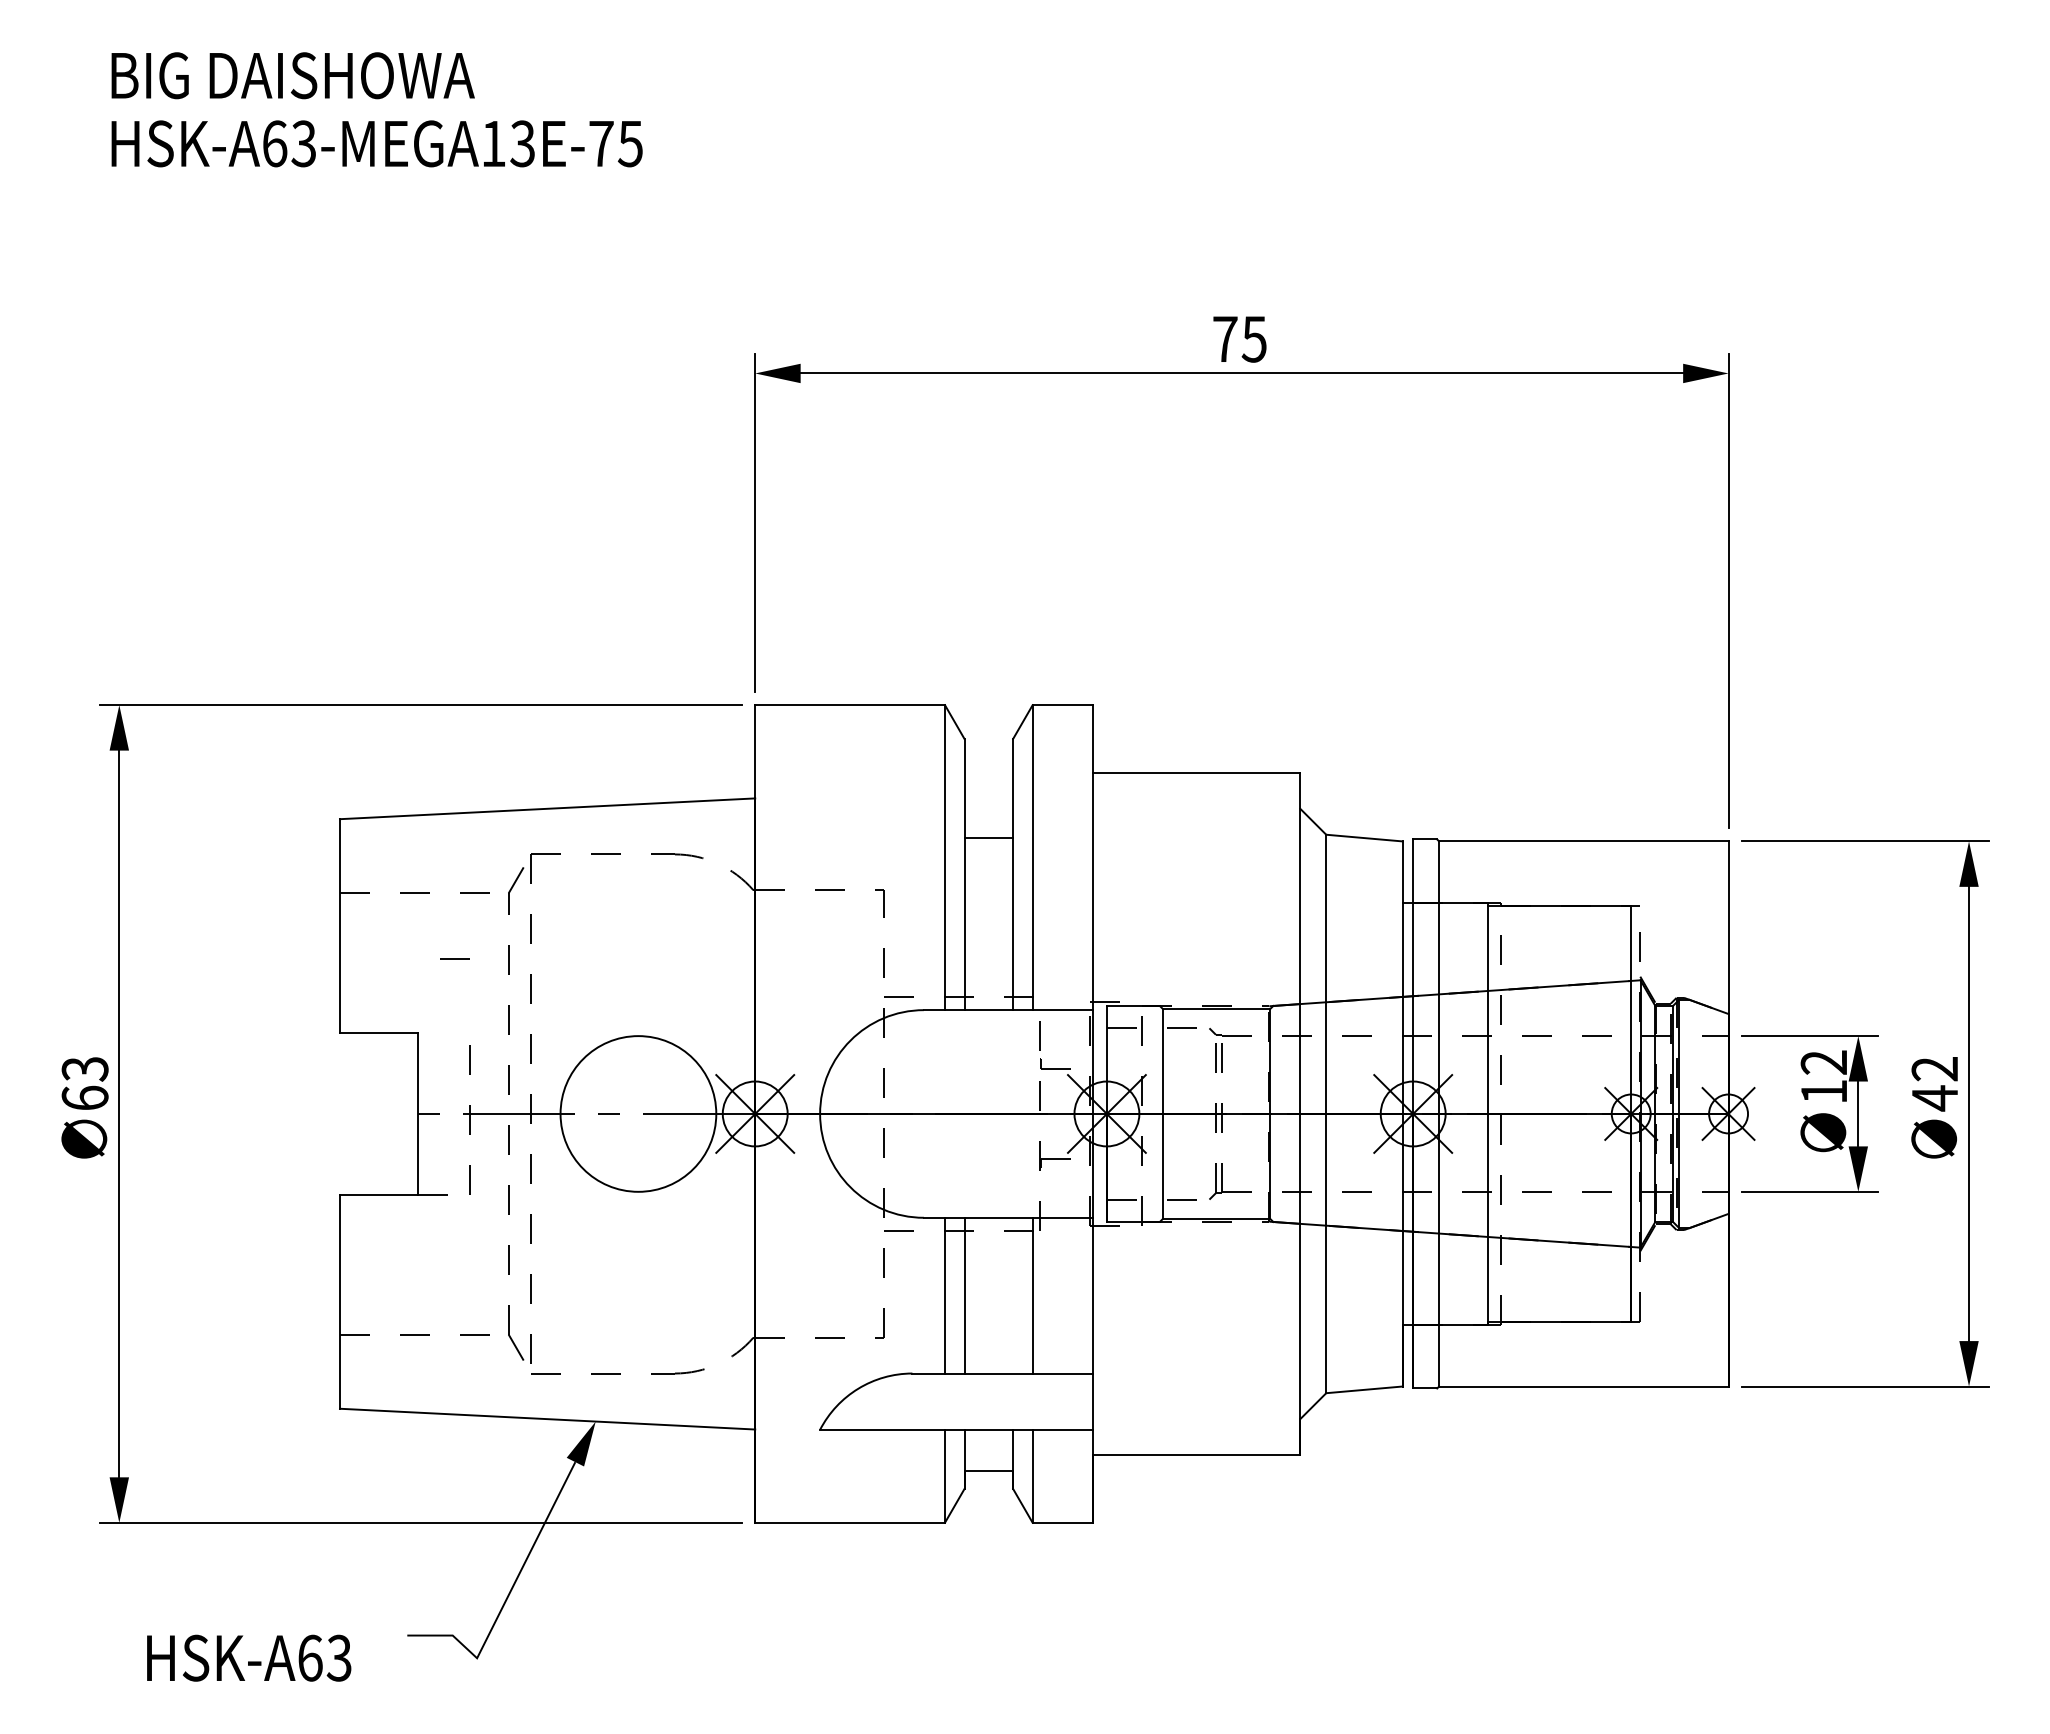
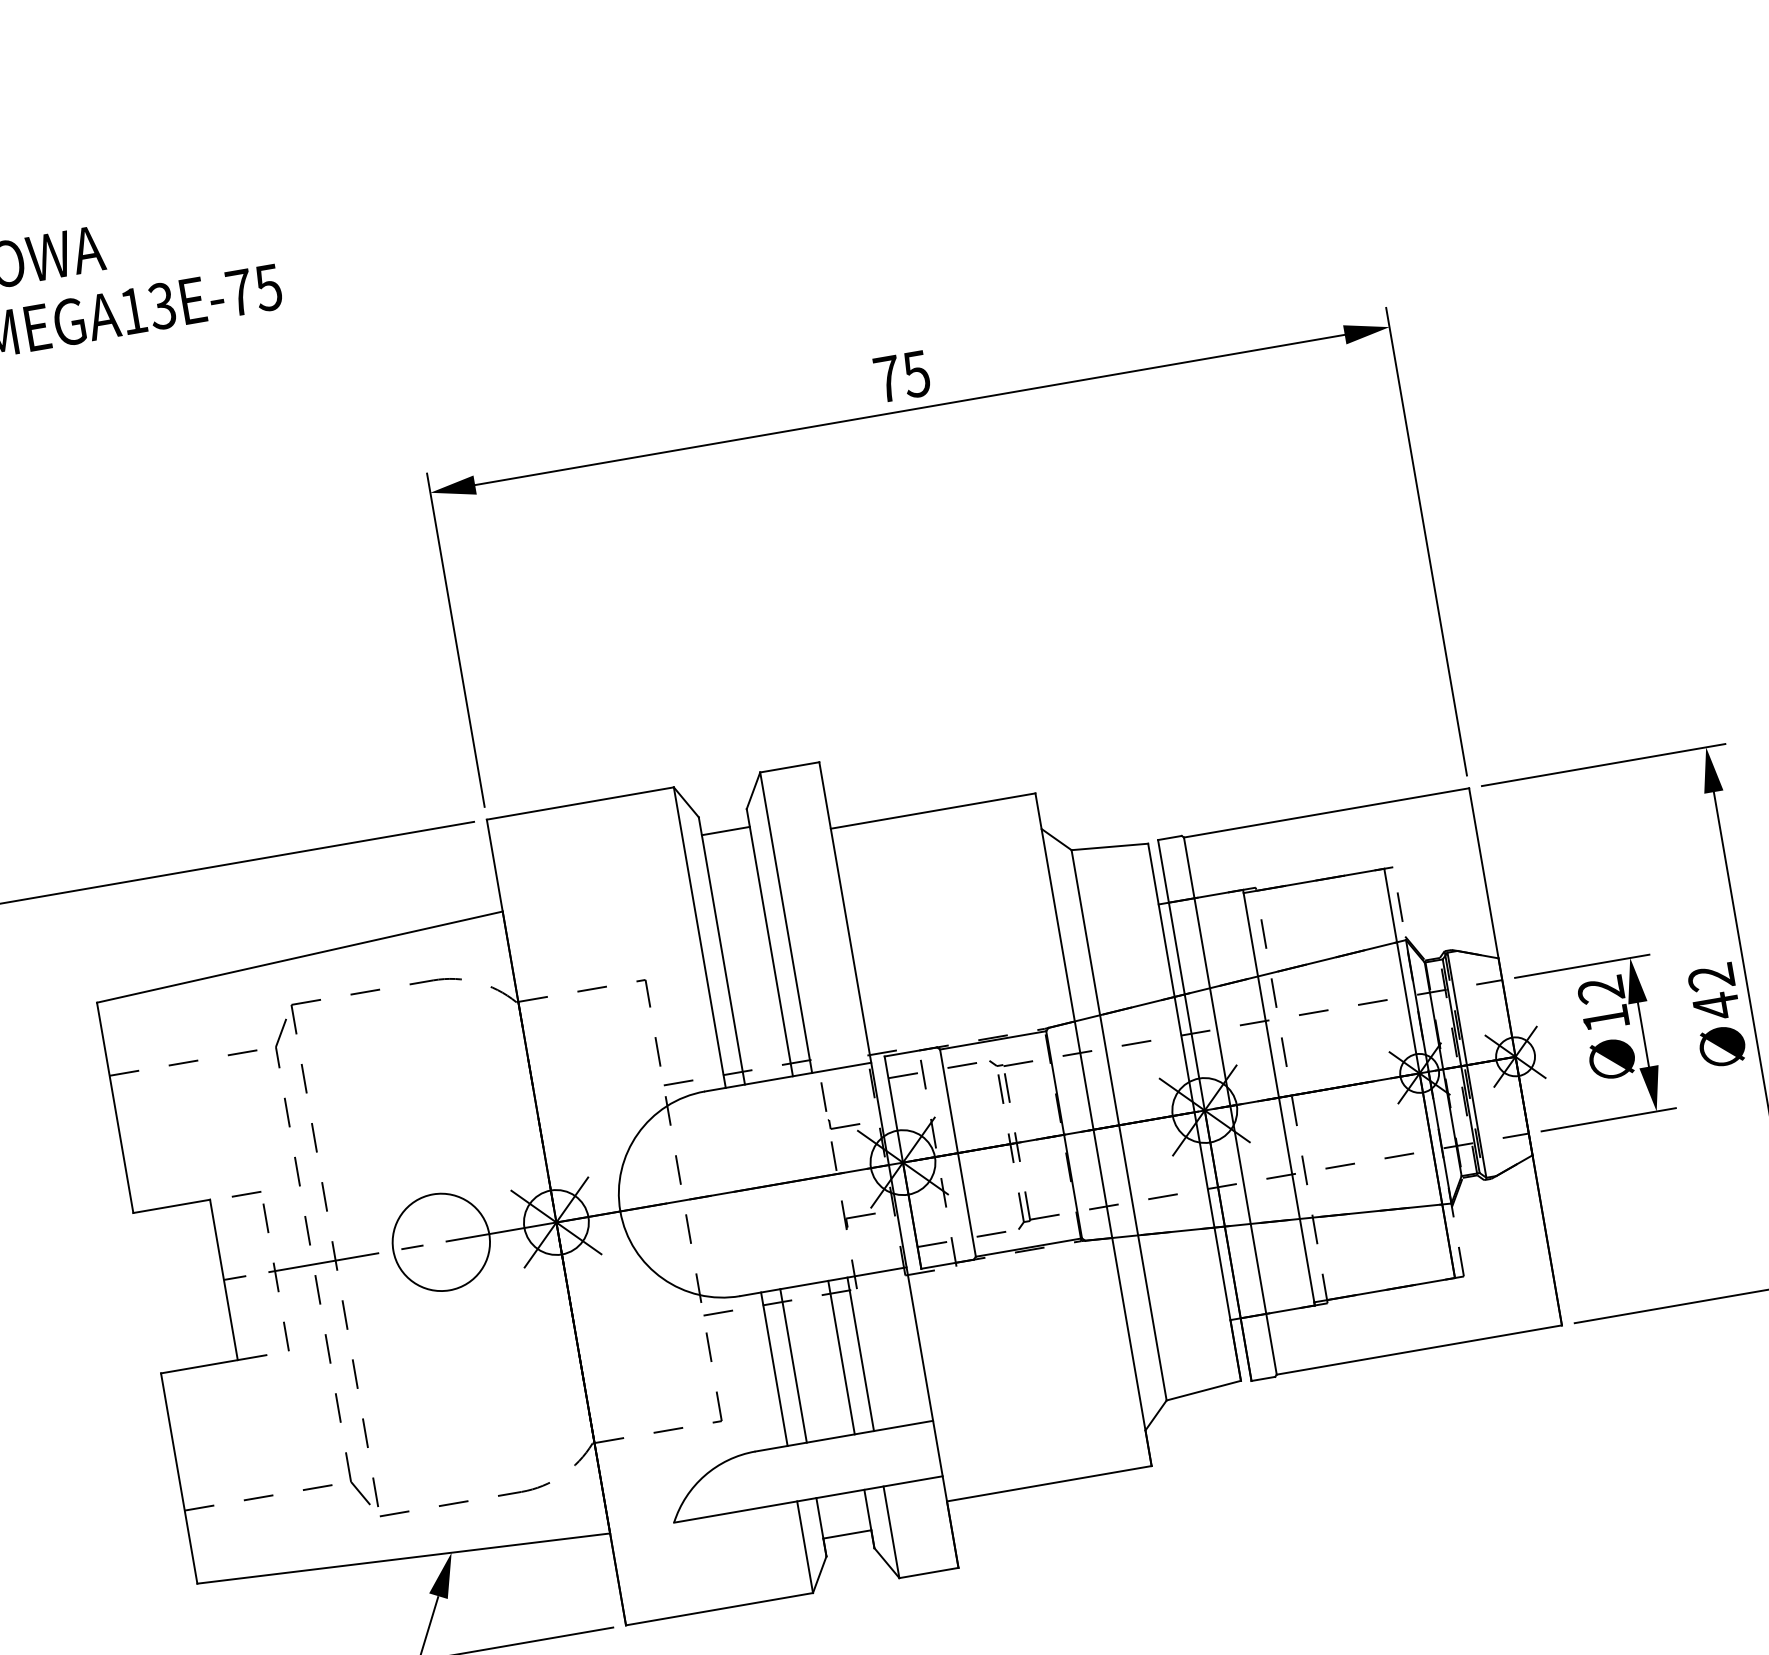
line: (988, 838) -> (725, 831), moved
line: (454, 958) -> (246, 1193), moved
circle: (638, 1113) -> (441, 1241), size x0.62
line: (1013, 1295) -> (841, 1357), added

